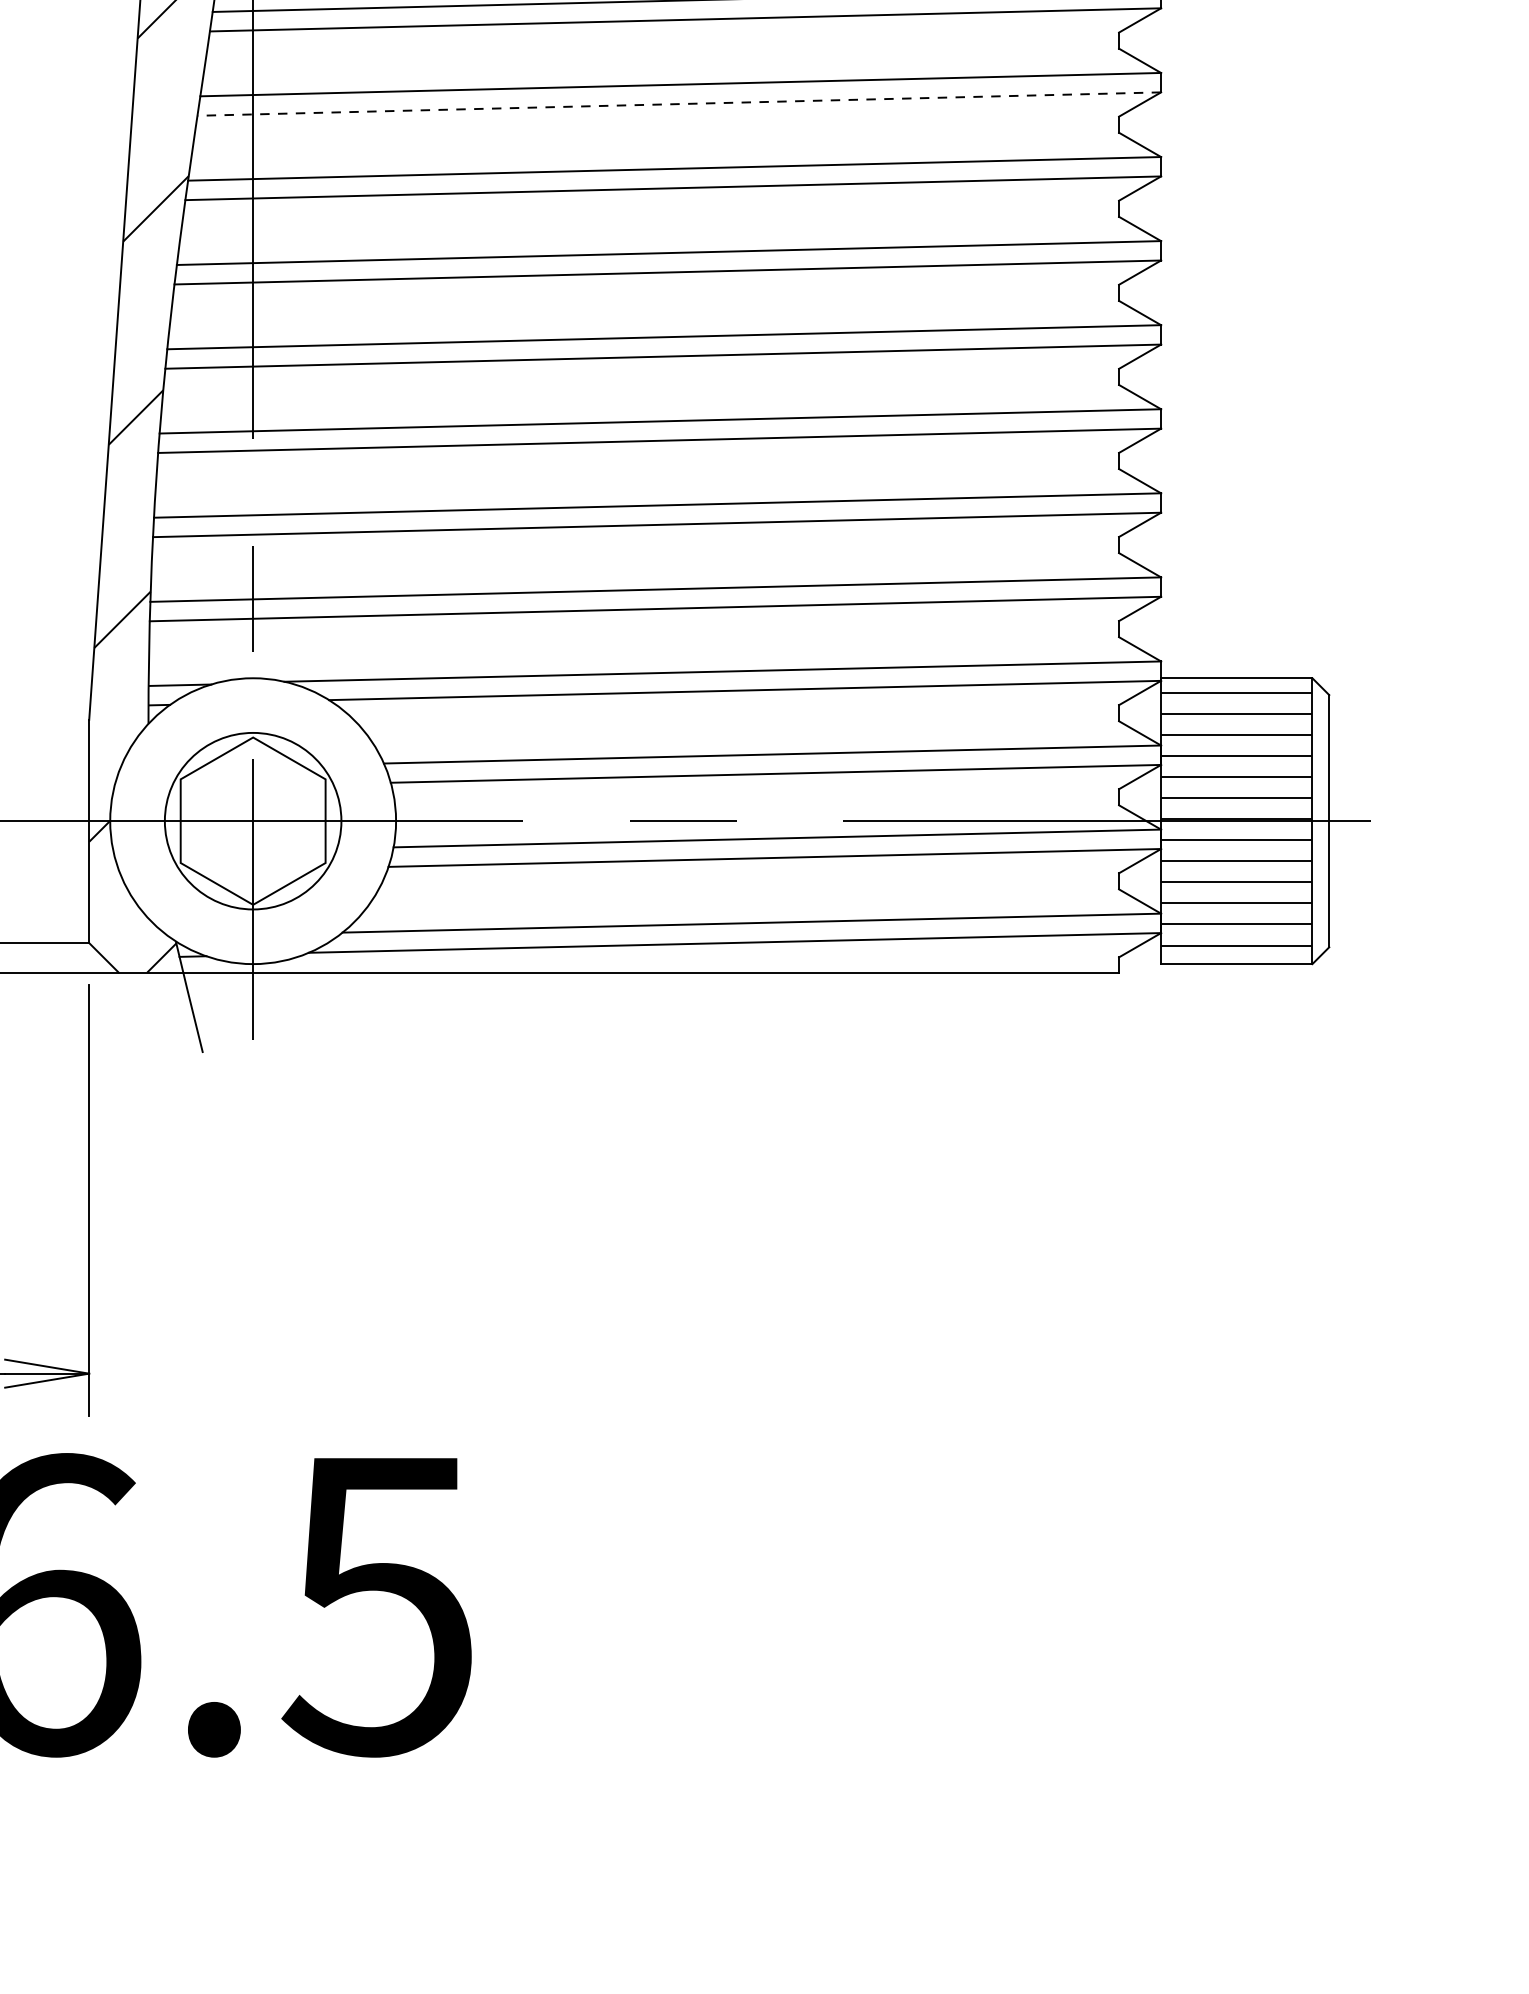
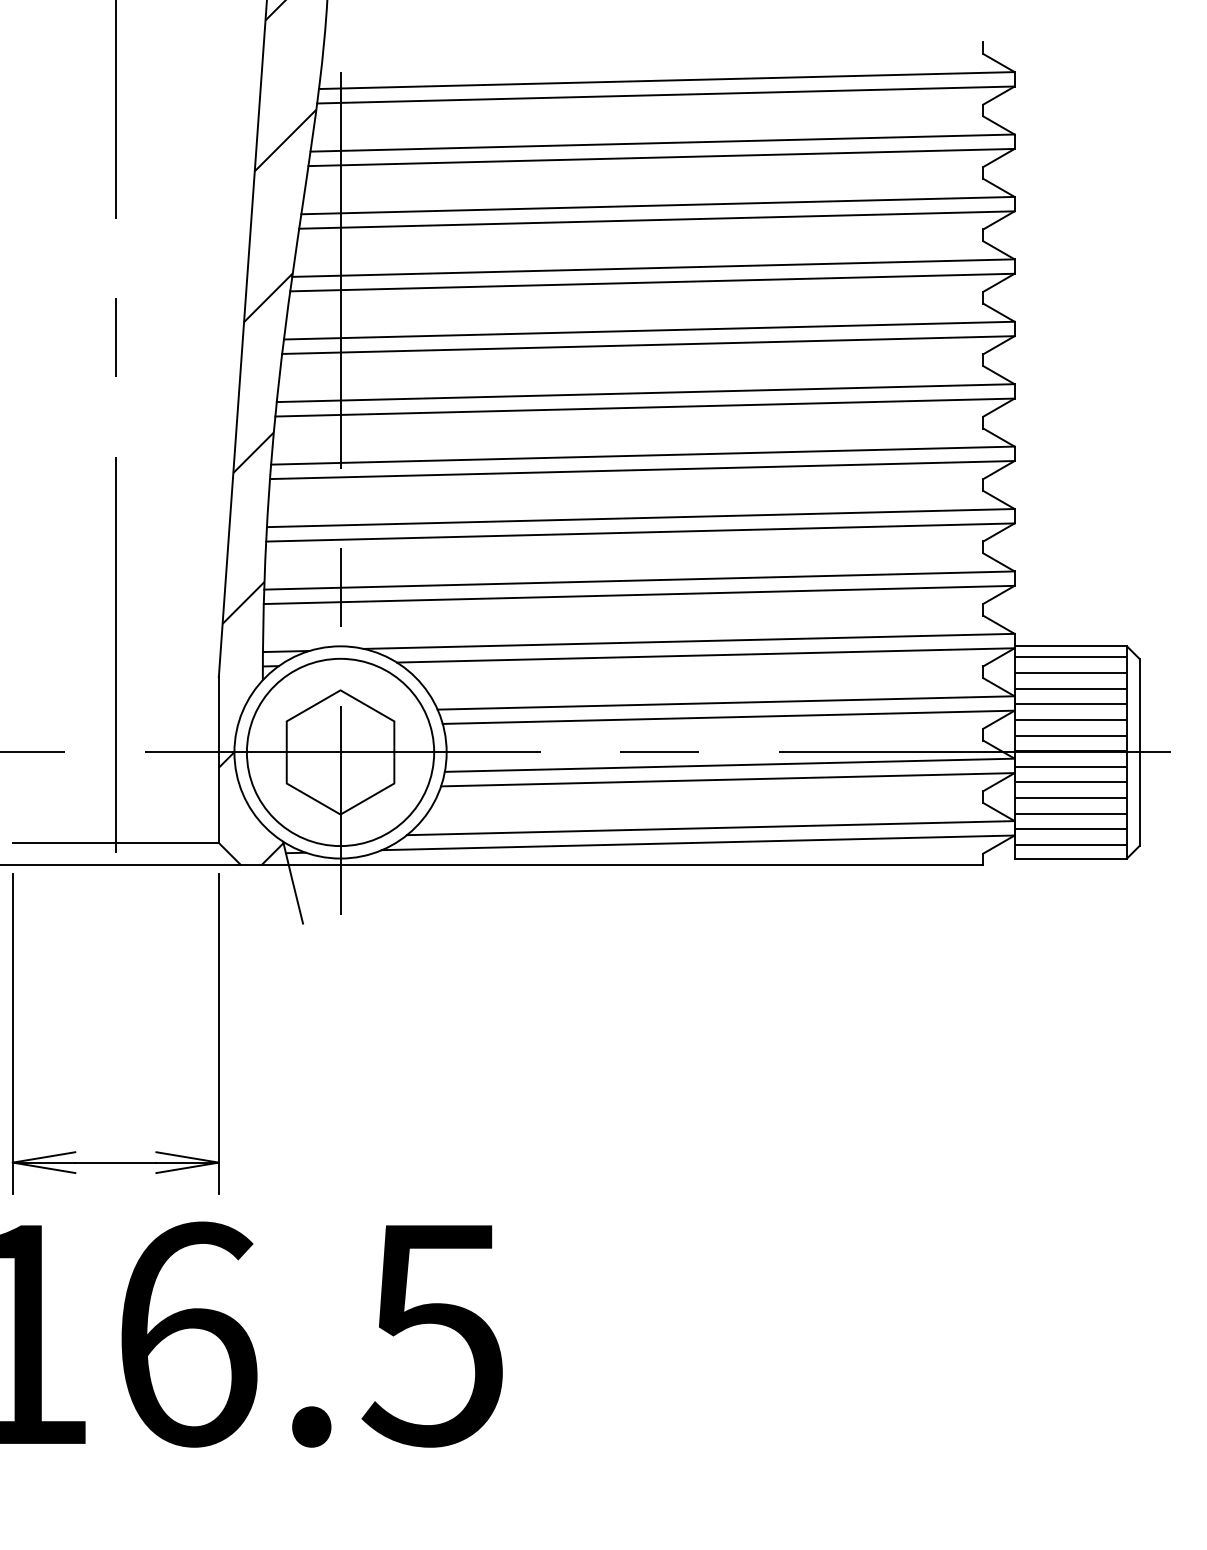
line: (678, 104) -> (656, 220), dashed -> solid
circle: (253, 821) -> (340, 752), size x1.43

